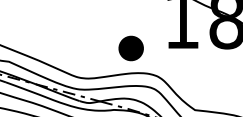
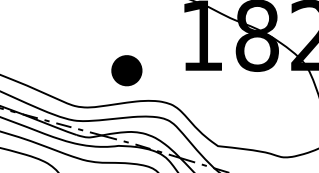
part: (130, 48) -> (126, 70), moved

